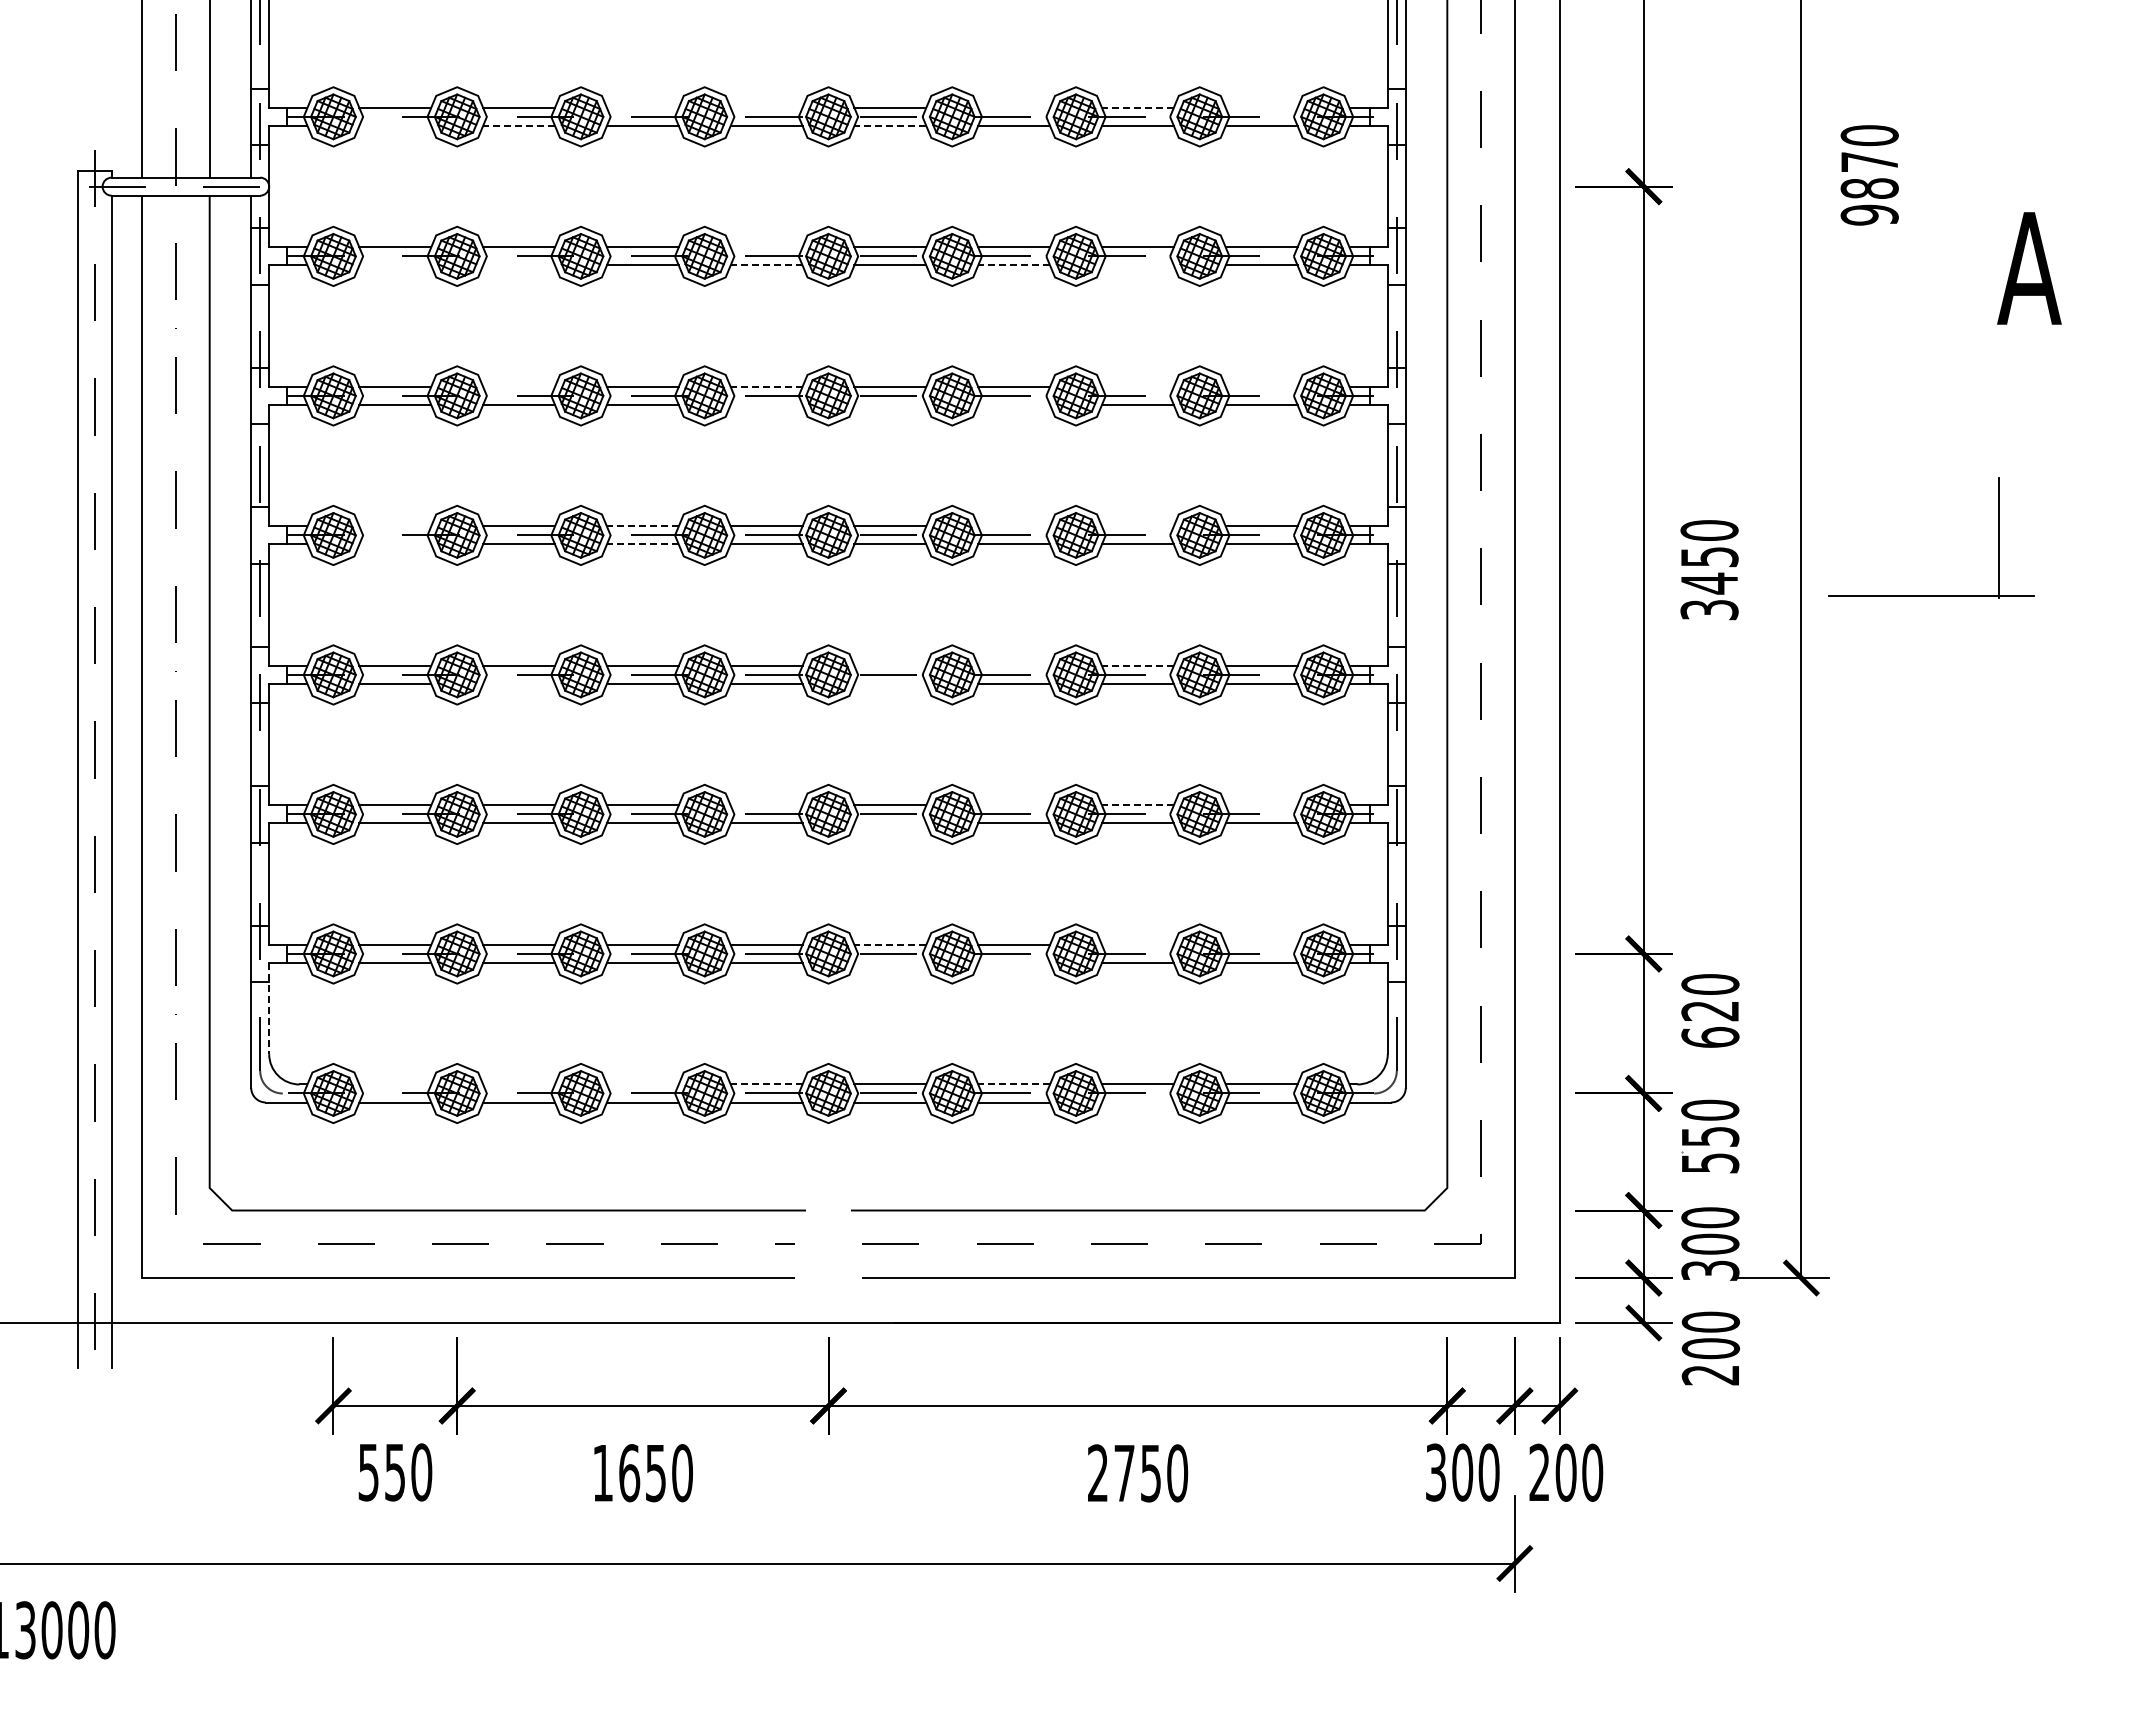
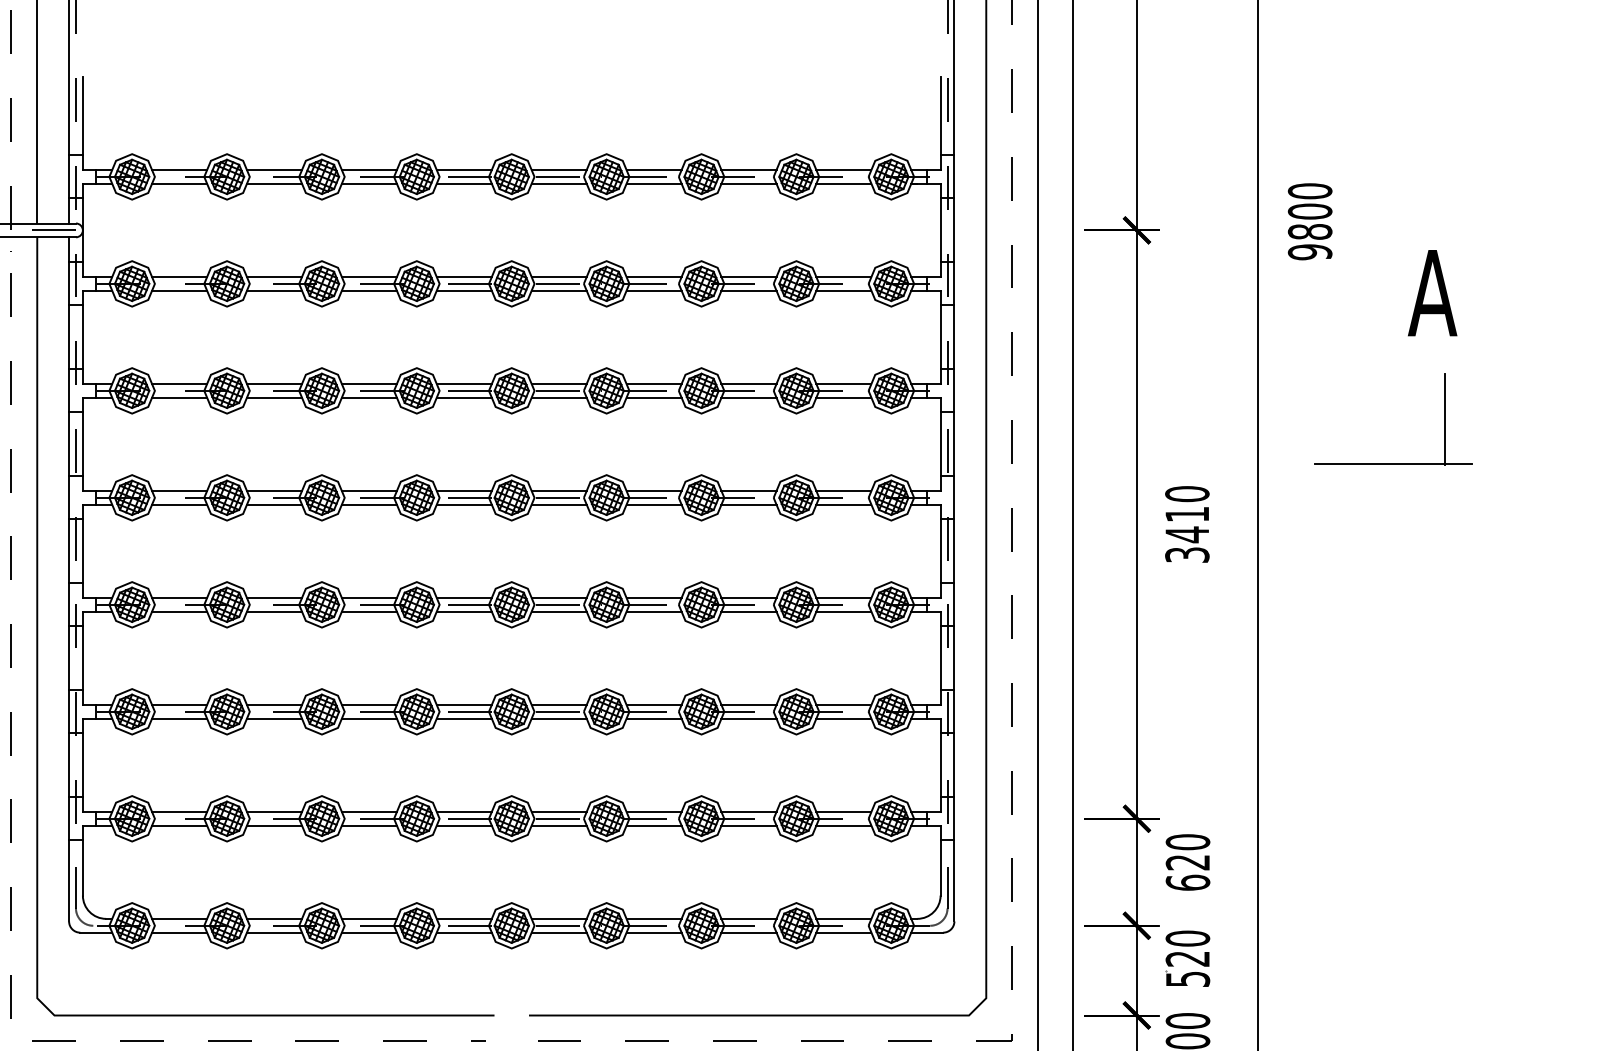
line: (642, 107) -> (369, 169), added
line: (766, 107) -> (464, 169), added
line: (1014, 107) -> (654, 169), added
line: (1137, 107) -> (748, 169), dashed -> solid
line: (1261, 107) -> (843, 169), added
line: (395, 125) -> (179, 183), added
line: (519, 125) -> (274, 183), dashed -> solid
line: (890, 125) -> (559, 183), dashed -> solid
text: (1869, 161) -> (1309, 211), 9870 -> 9800
line: (766, 247) -> (464, 277), added
line: (395, 265) -> (179, 290), added
line: (519, 265) -> (274, 290), added
line: (766, 265) -> (464, 290), dashed -> solid
line: (1014, 265) -> (654, 290), dashed -> solid
line: (1137, 265) -> (748, 290), added
line: (519, 386) -> (274, 383), added
line: (766, 386) -> (464, 383), dashed -> solid
line: (1137, 386) -> (748, 383), added
line: (1261, 386) -> (843, 383), added
line: (766, 404) -> (464, 397), added
line: (890, 404) -> (559, 397), added
line: (1014, 404) -> (654, 397), added
line: (395, 526) -> (179, 491), added
line: (642, 526) -> (369, 491), dashed -> solid
line: (1014, 526) -> (654, 491), added
line: (1137, 526) -> (748, 491), added
line: (395, 544) -> (179, 504), added
line: (642, 544) -> (369, 504), dashed -> solid
text: (1709, 557) -> (1187, 514), 3450 -> 3410
part: (1931, 595) -> (1393, 463), moved
line: (890, 665) -> (559, 597), added
line: (1014, 665) -> (654, 597), added
line: (1137, 665) -> (748, 597), dashed -> solid
line: (519, 683) -> (274, 611), added
line: (890, 683) -> (559, 611), added
line: (766, 805) -> (464, 704), added
line: (1014, 805) -> (654, 704), added
line: (1137, 805) -> (748, 704), dashed -> solid
line: (1261, 805) -> (843, 704), added
line: (890, 823) -> (559, 718), added
line: (890, 944) -> (559, 811), dashed -> solid
line: (1137, 944) -> (748, 811), added
line: (1261, 944) -> (843, 811), added
line: (890, 962) -> (559, 825), added
line: (1014, 962) -> (654, 825), added
line: (269, 1008) -> (83, 860), dashed -> solid
line: (395, 1084) -> (179, 918), added
line: (519, 1084) -> (274, 918), added
line: (642, 1084) -> (369, 918), added
line: (766, 1084) -> (464, 918), dashed -> solid
line: (1014, 1084) -> (654, 918), dashed -> solid
line: (1137, 1102) -> (748, 932), added
text: (1710, 1136) -> (1188, 958), 550 -> 520

